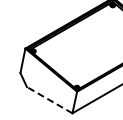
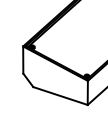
line: (49, 99) -> (60, 95), dashed -> solid

